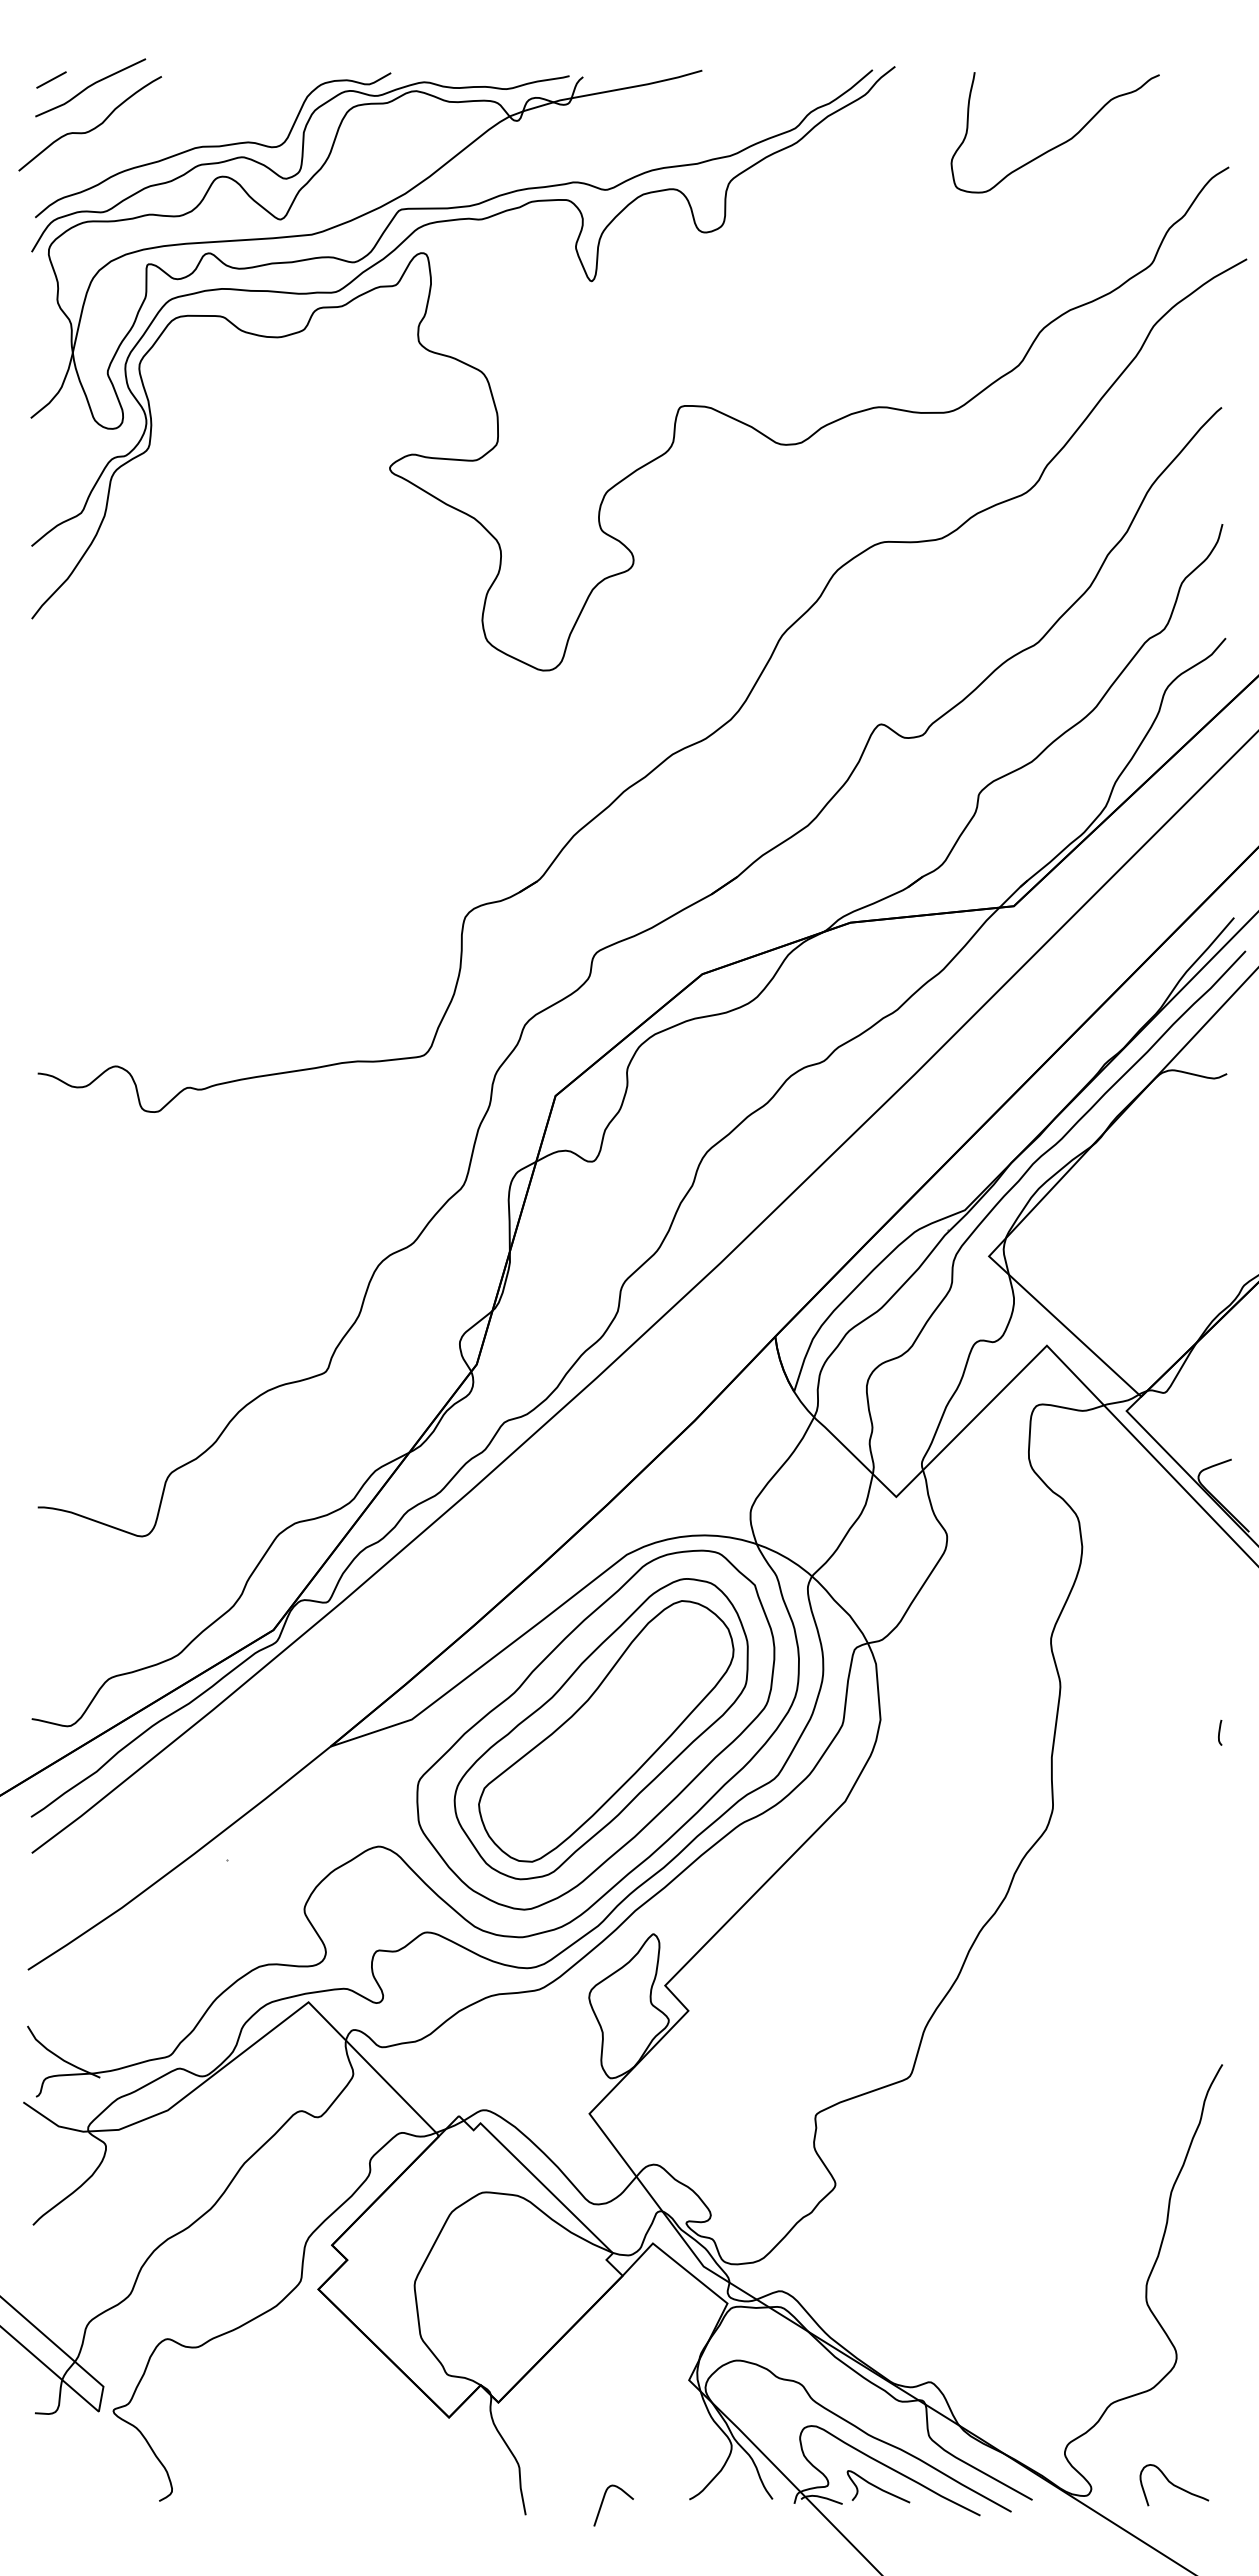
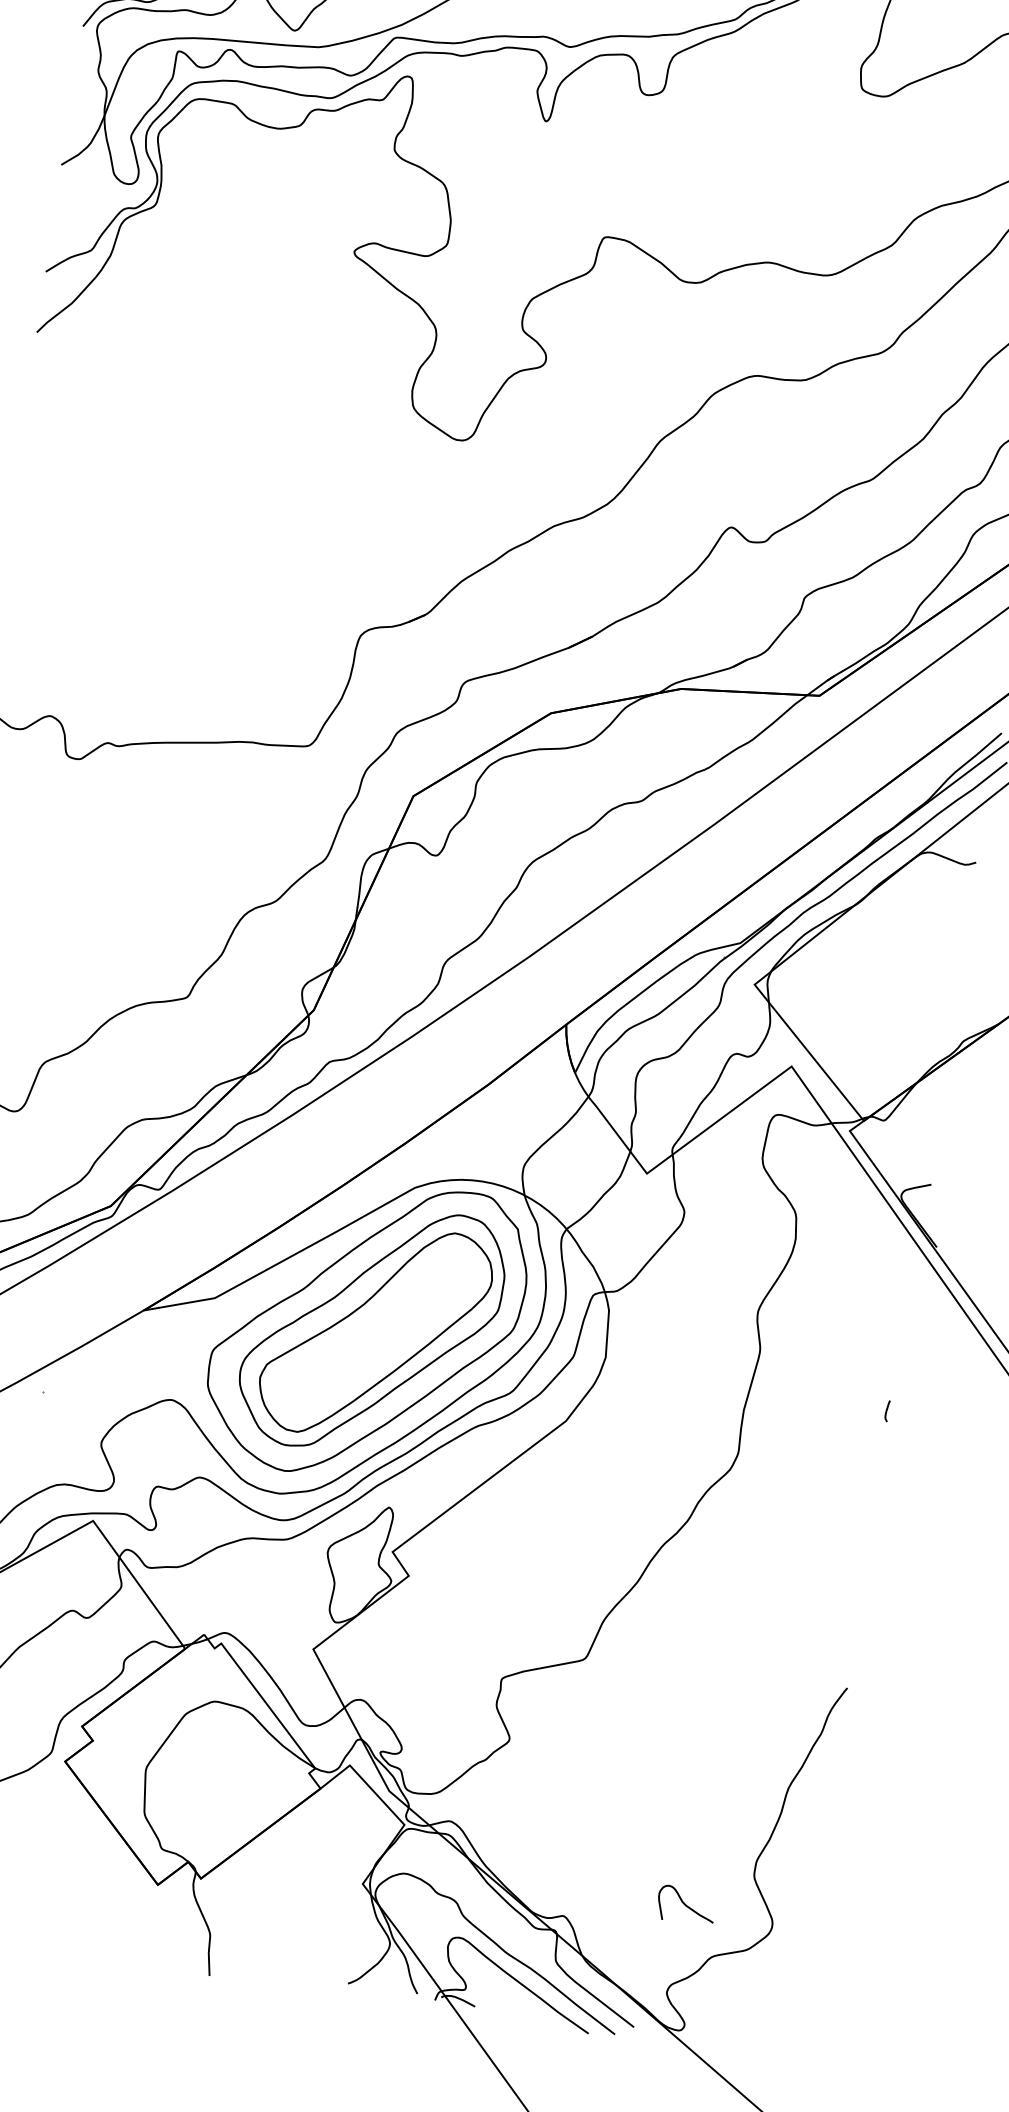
curve: (1174, 2485) -> (686, 1905), moved
curve: (877, 2486) -> (506, 1996), removed
curve: (603, 2502) -> (275, 1975), removed

